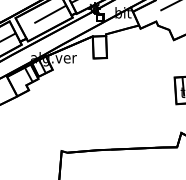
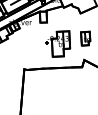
part: (129, 99) -> (58, 43), added

